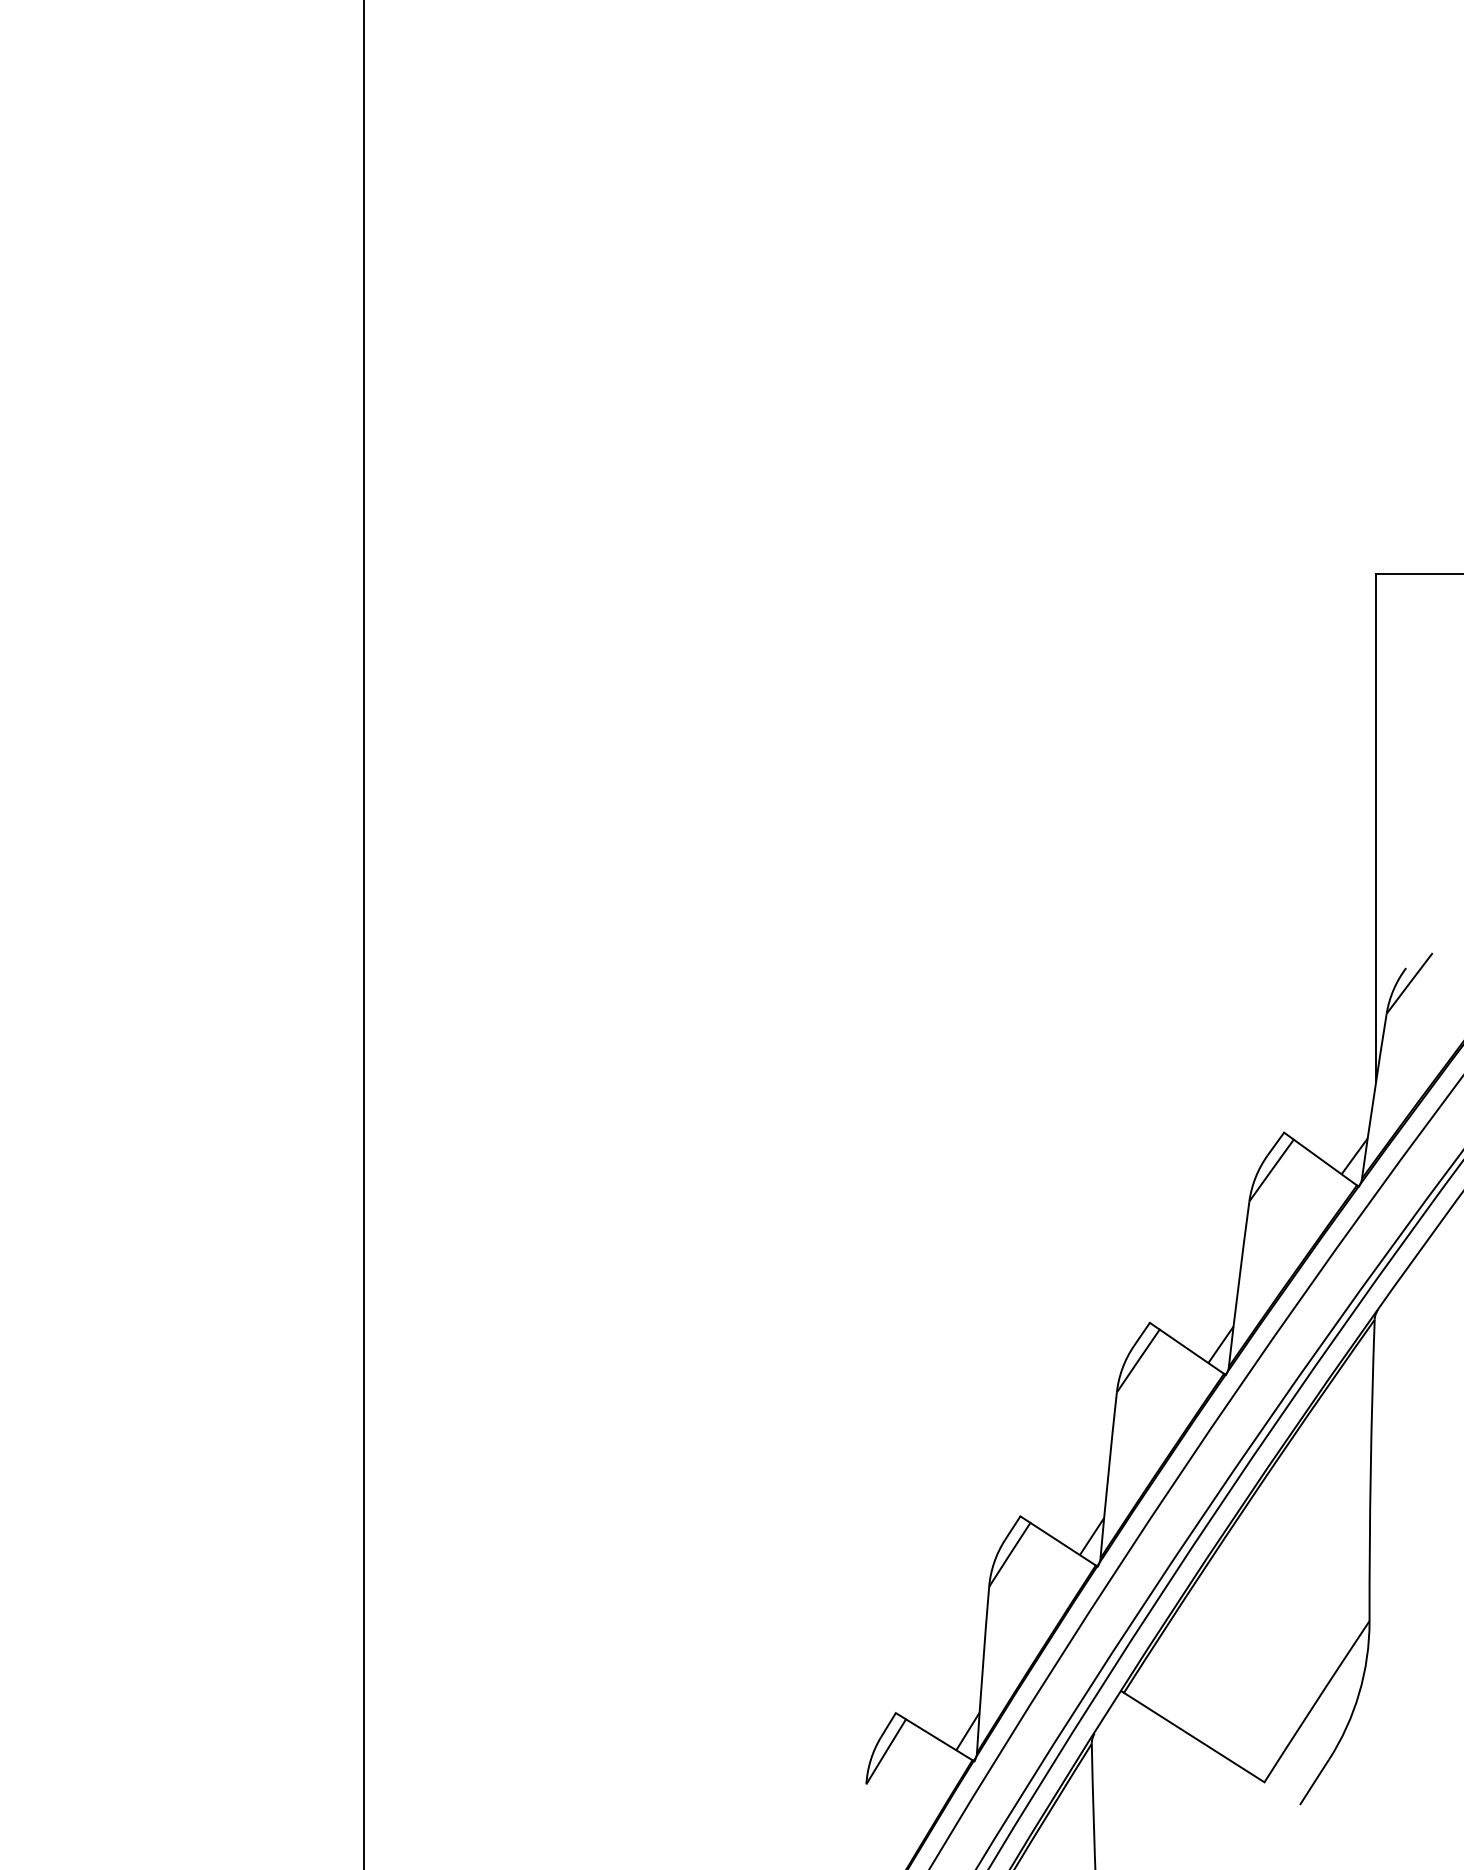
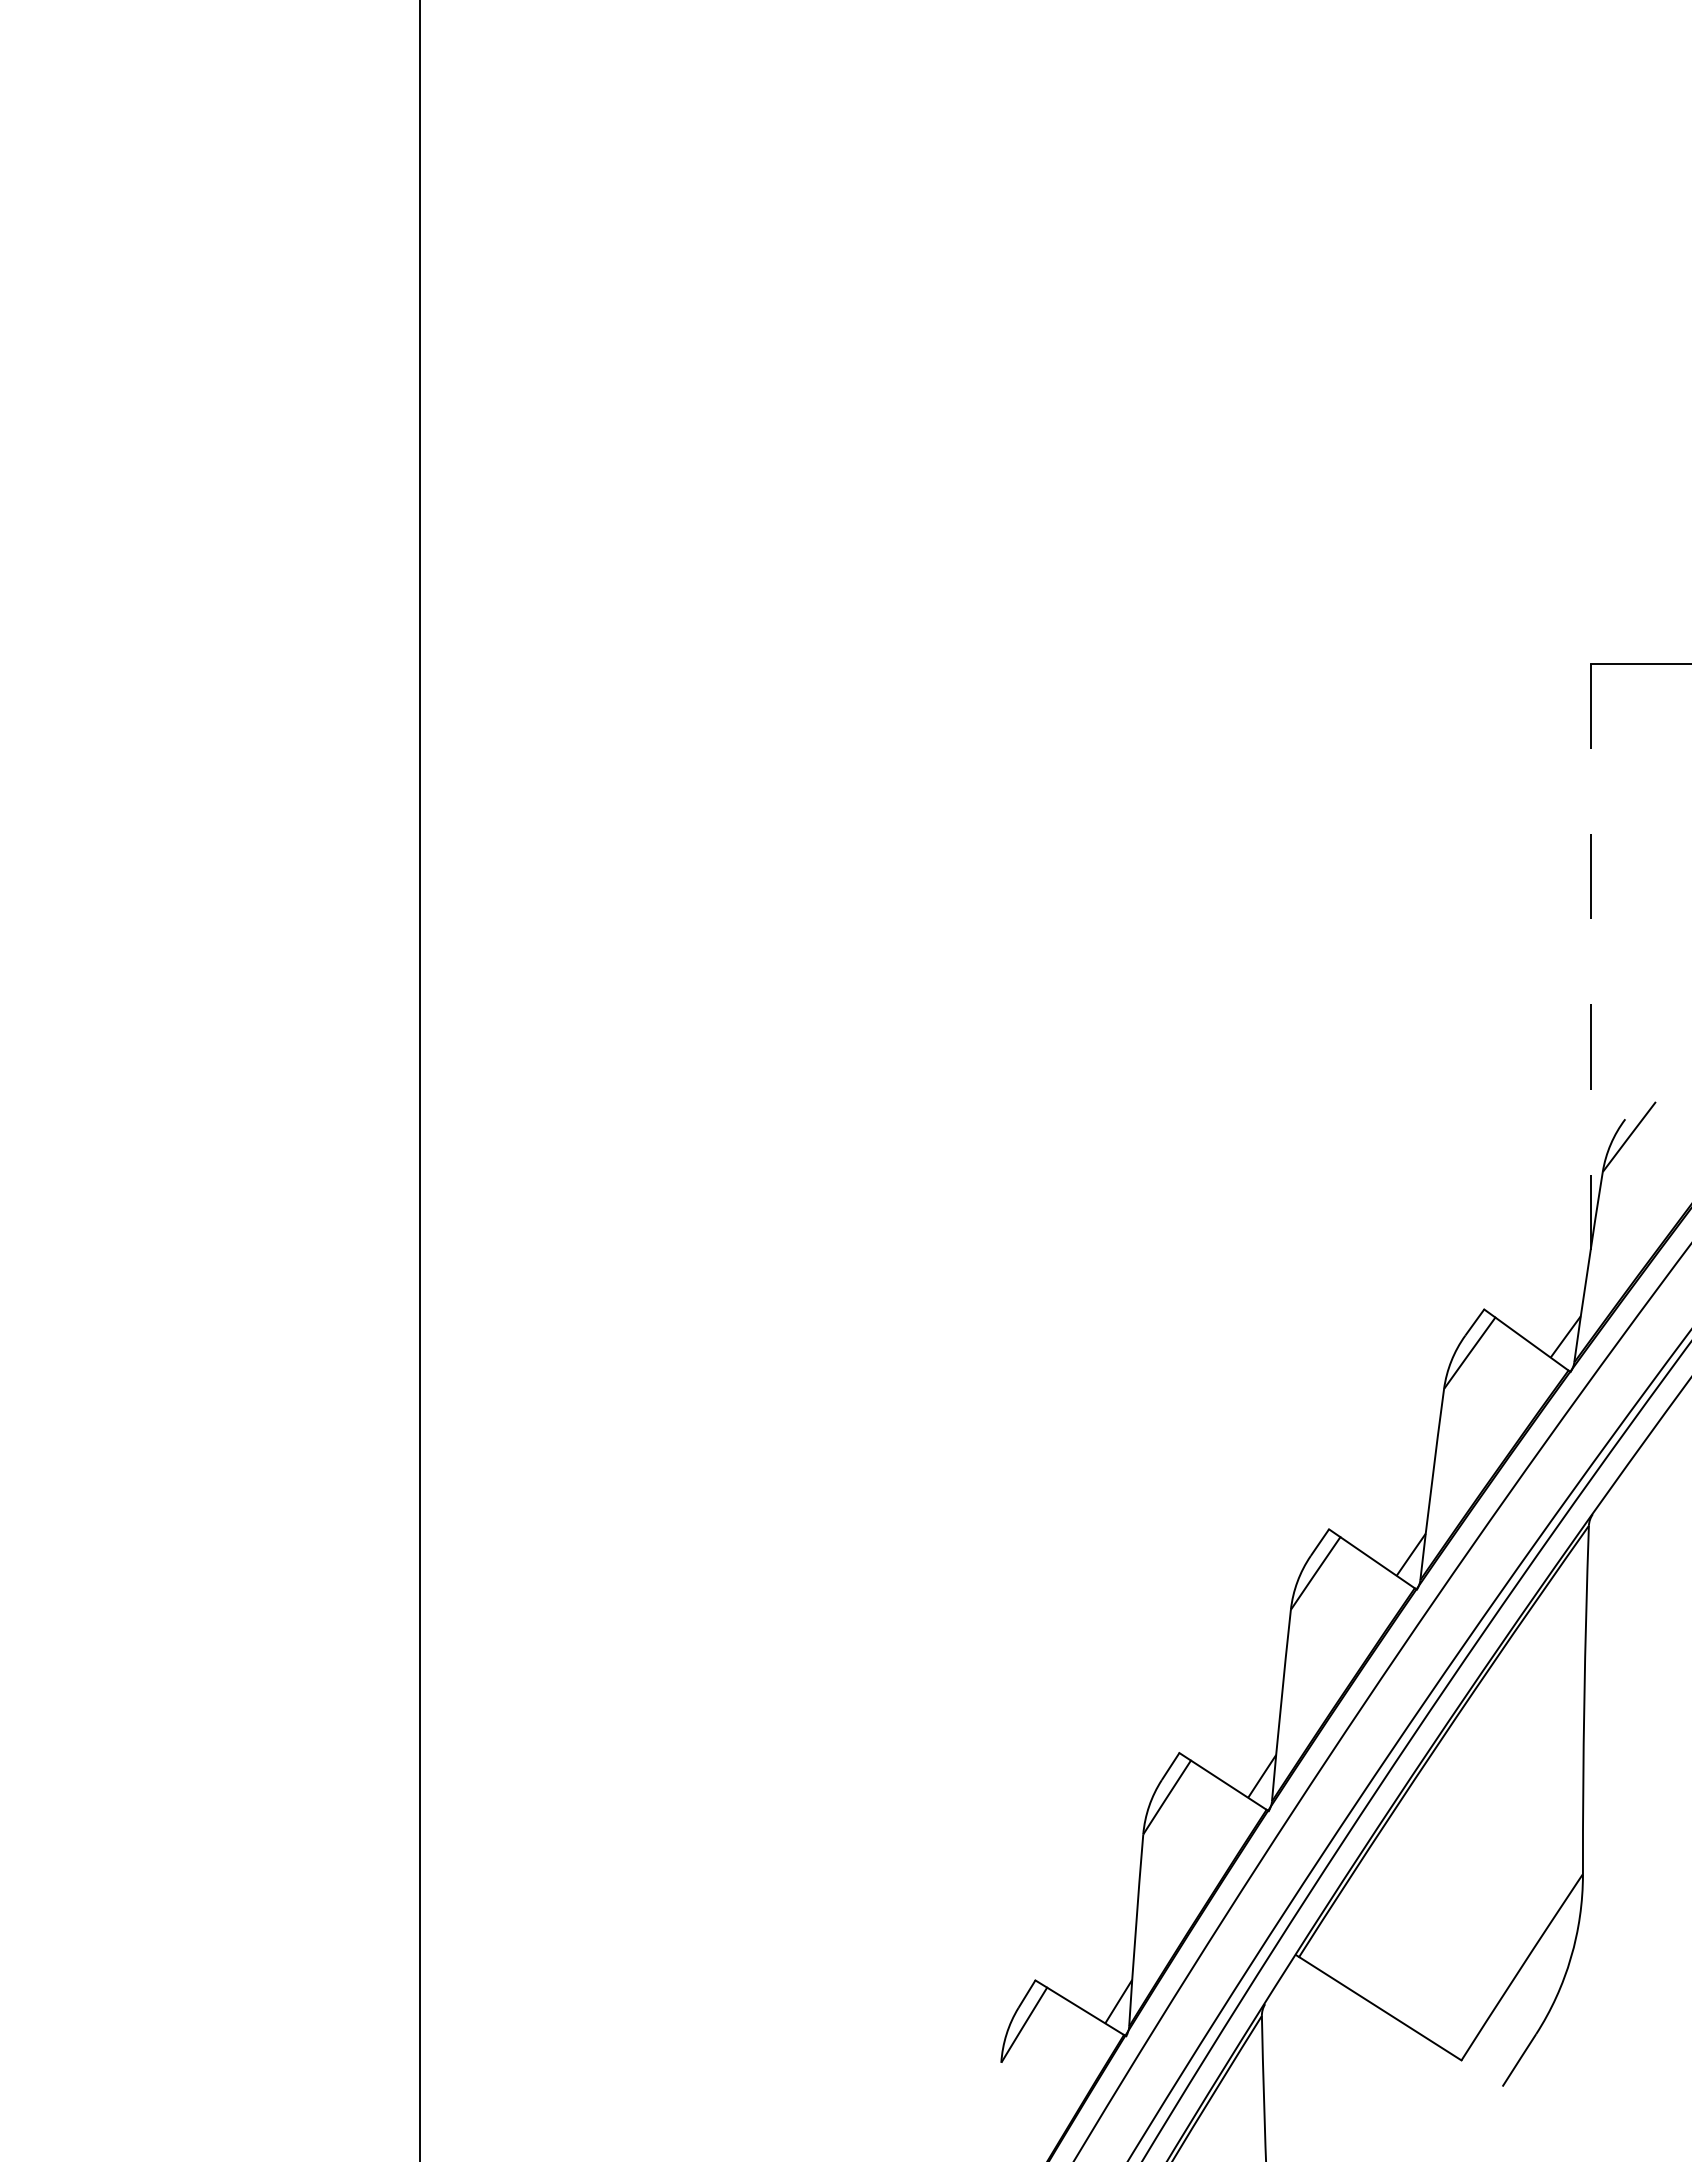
line: (1376, 828) -> (1590, 957), solid -> dashed

